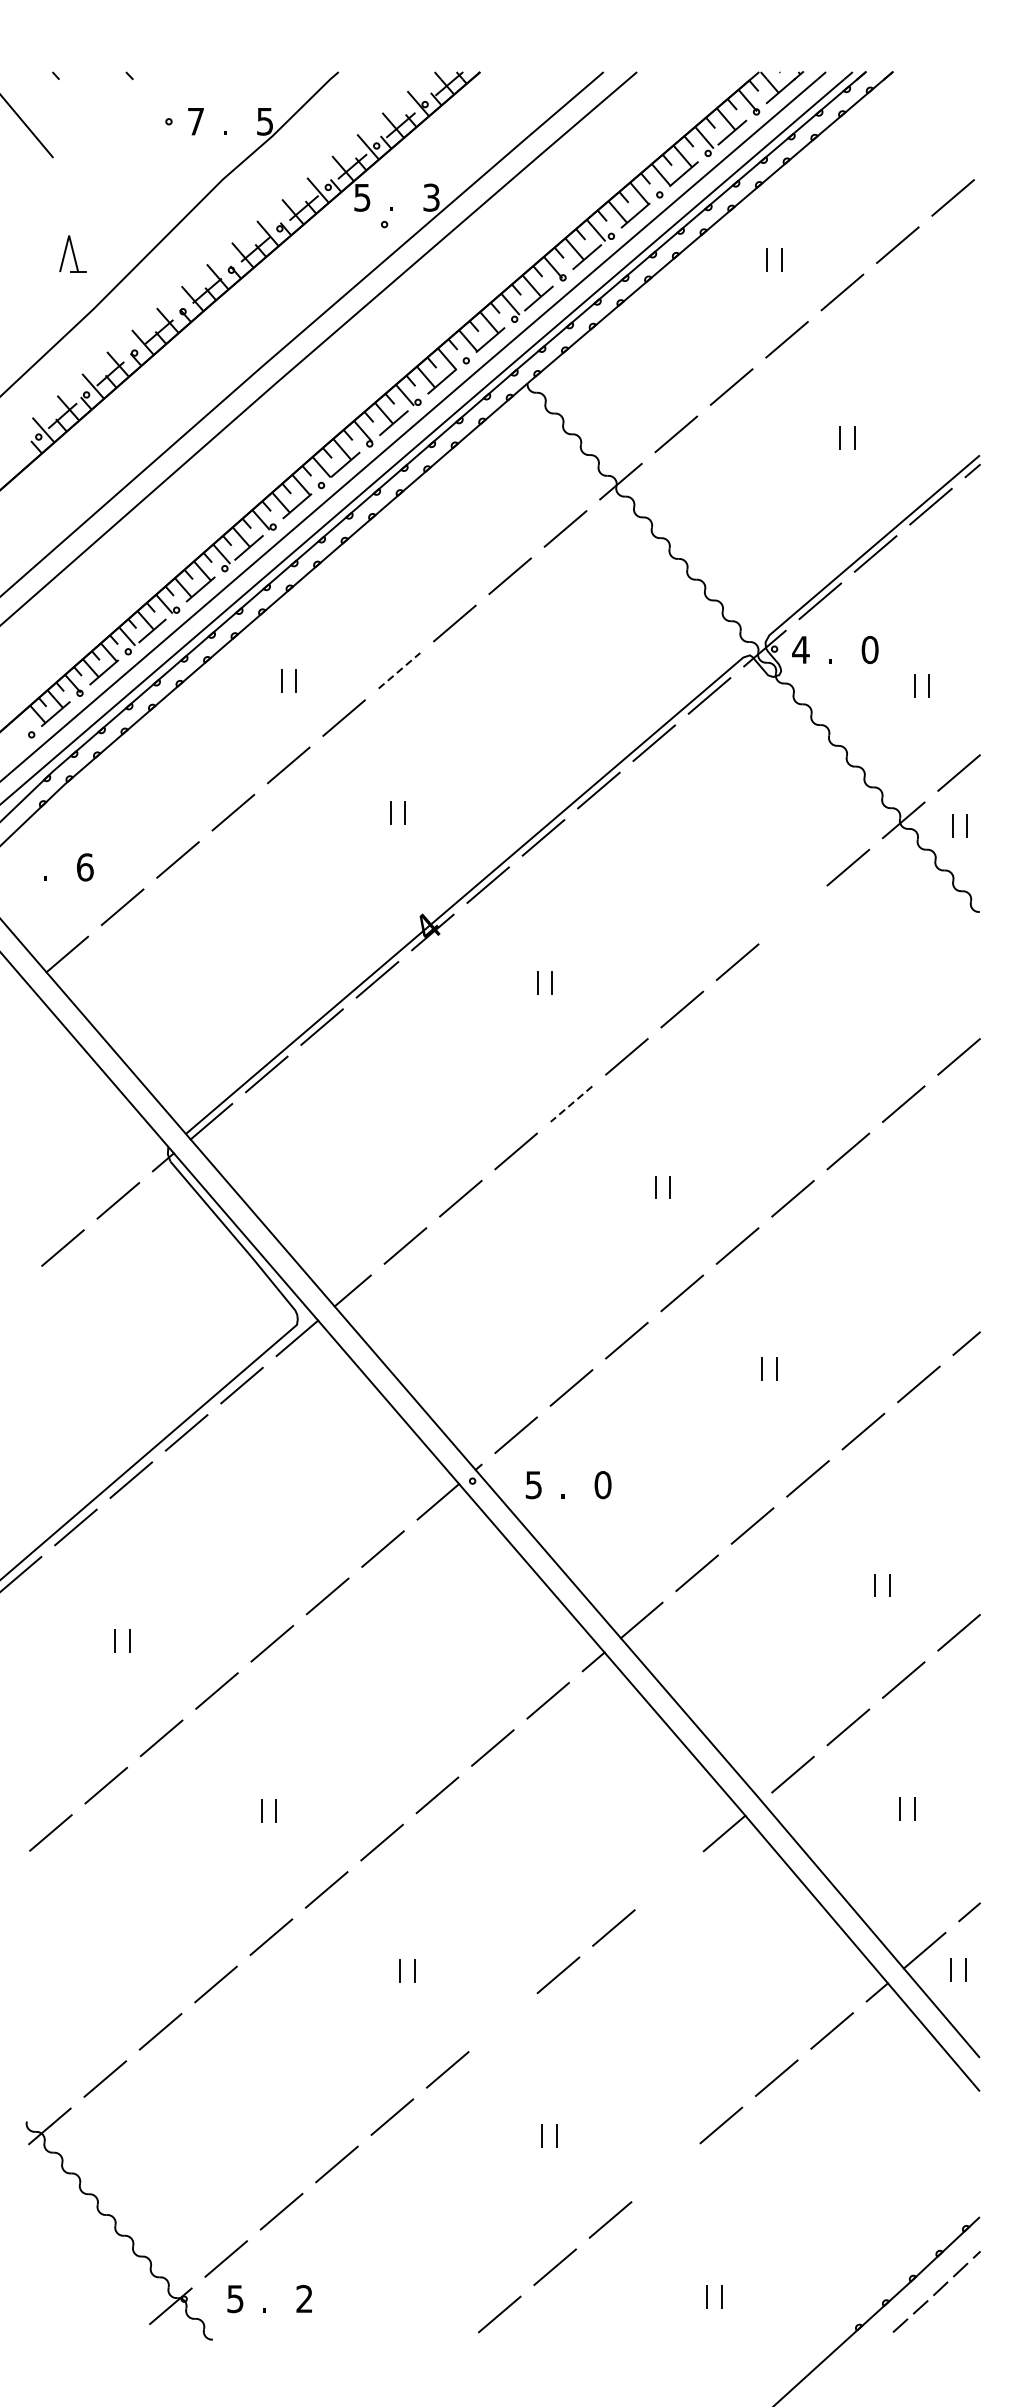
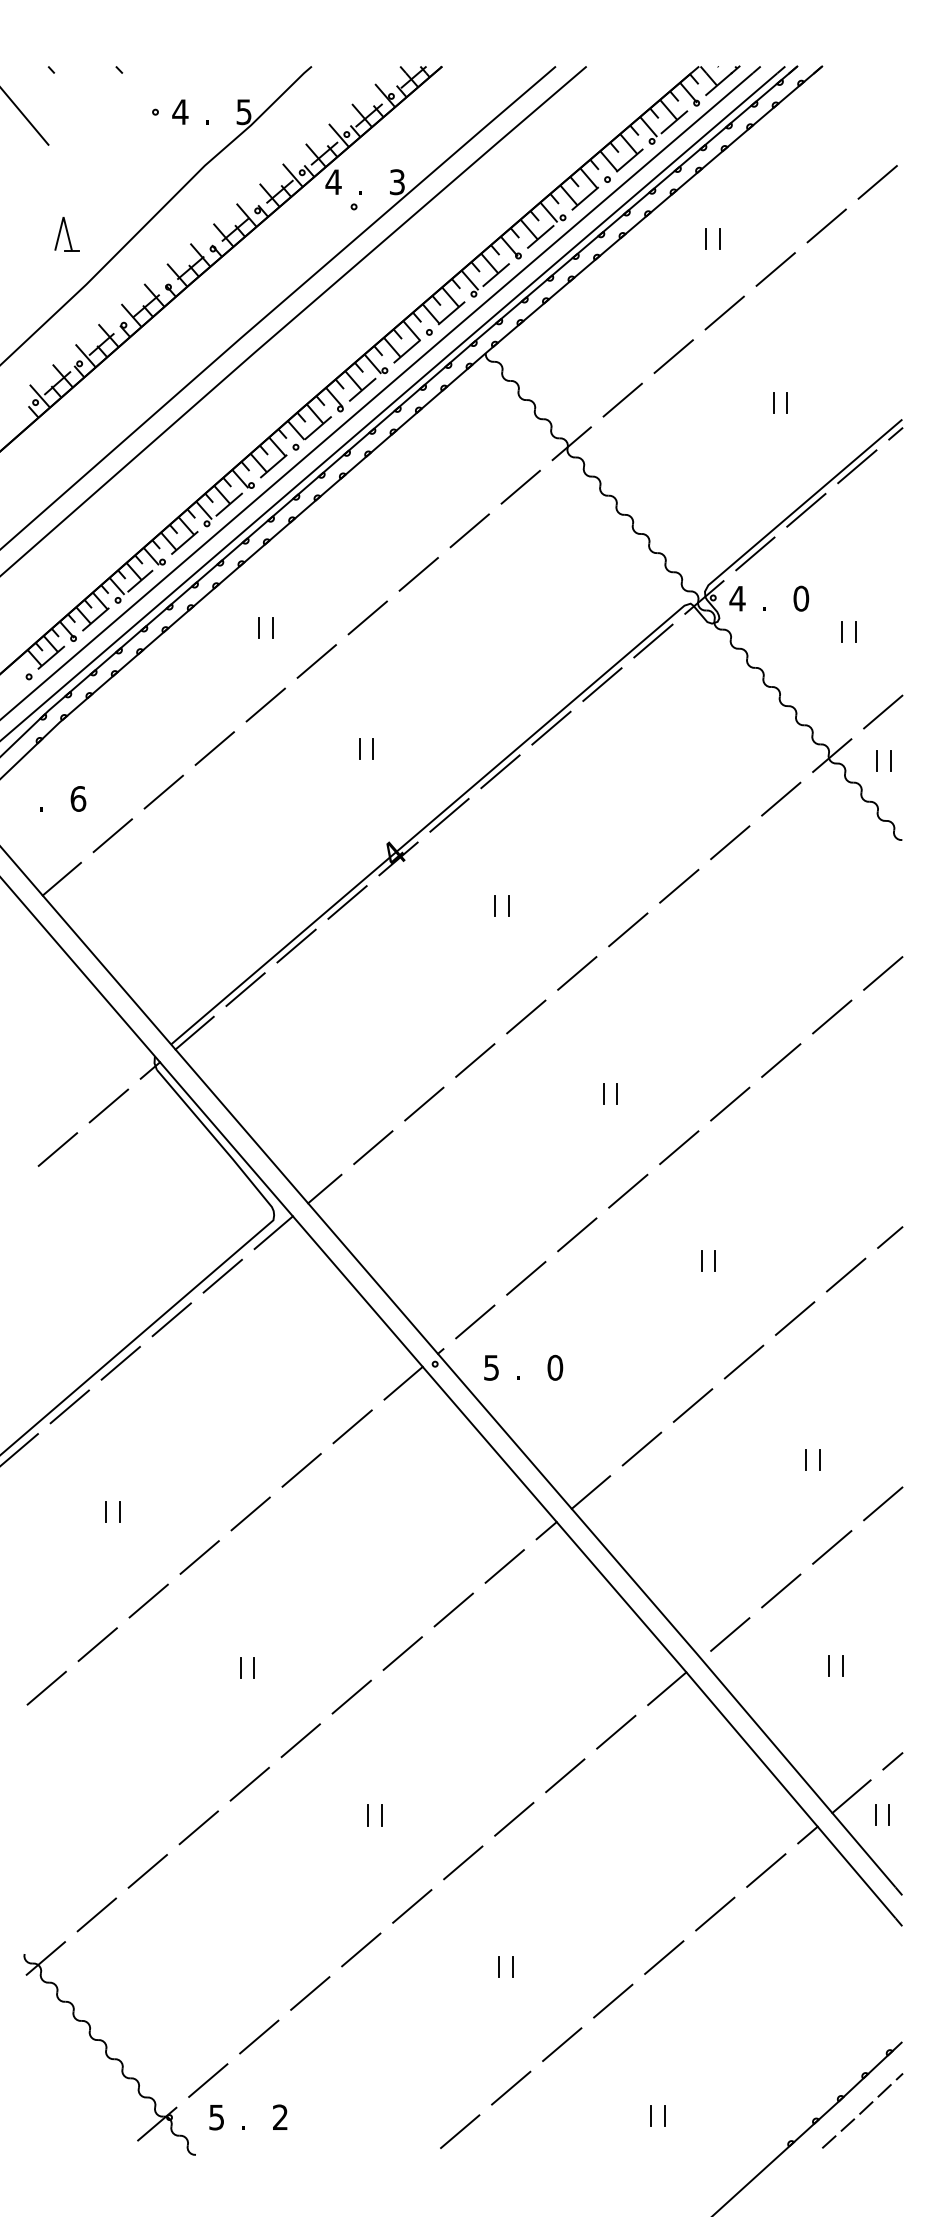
text: (196, 120) -> (180, 111), 7 -> 4
text: (362, 198) -> (333, 182), 5 -> 4
line: (400, 670) -> (368, 617), dashed -> solid
line: (793, 914) -> (730, 842), added
line: (570, 1104) -> (525, 1017), dashed -> solid
line: (669, 1879) -> (616, 1731), added
line: (503, 2022) -> (463, 1862), added
line: (666, 2172) -> (613, 2000), added

